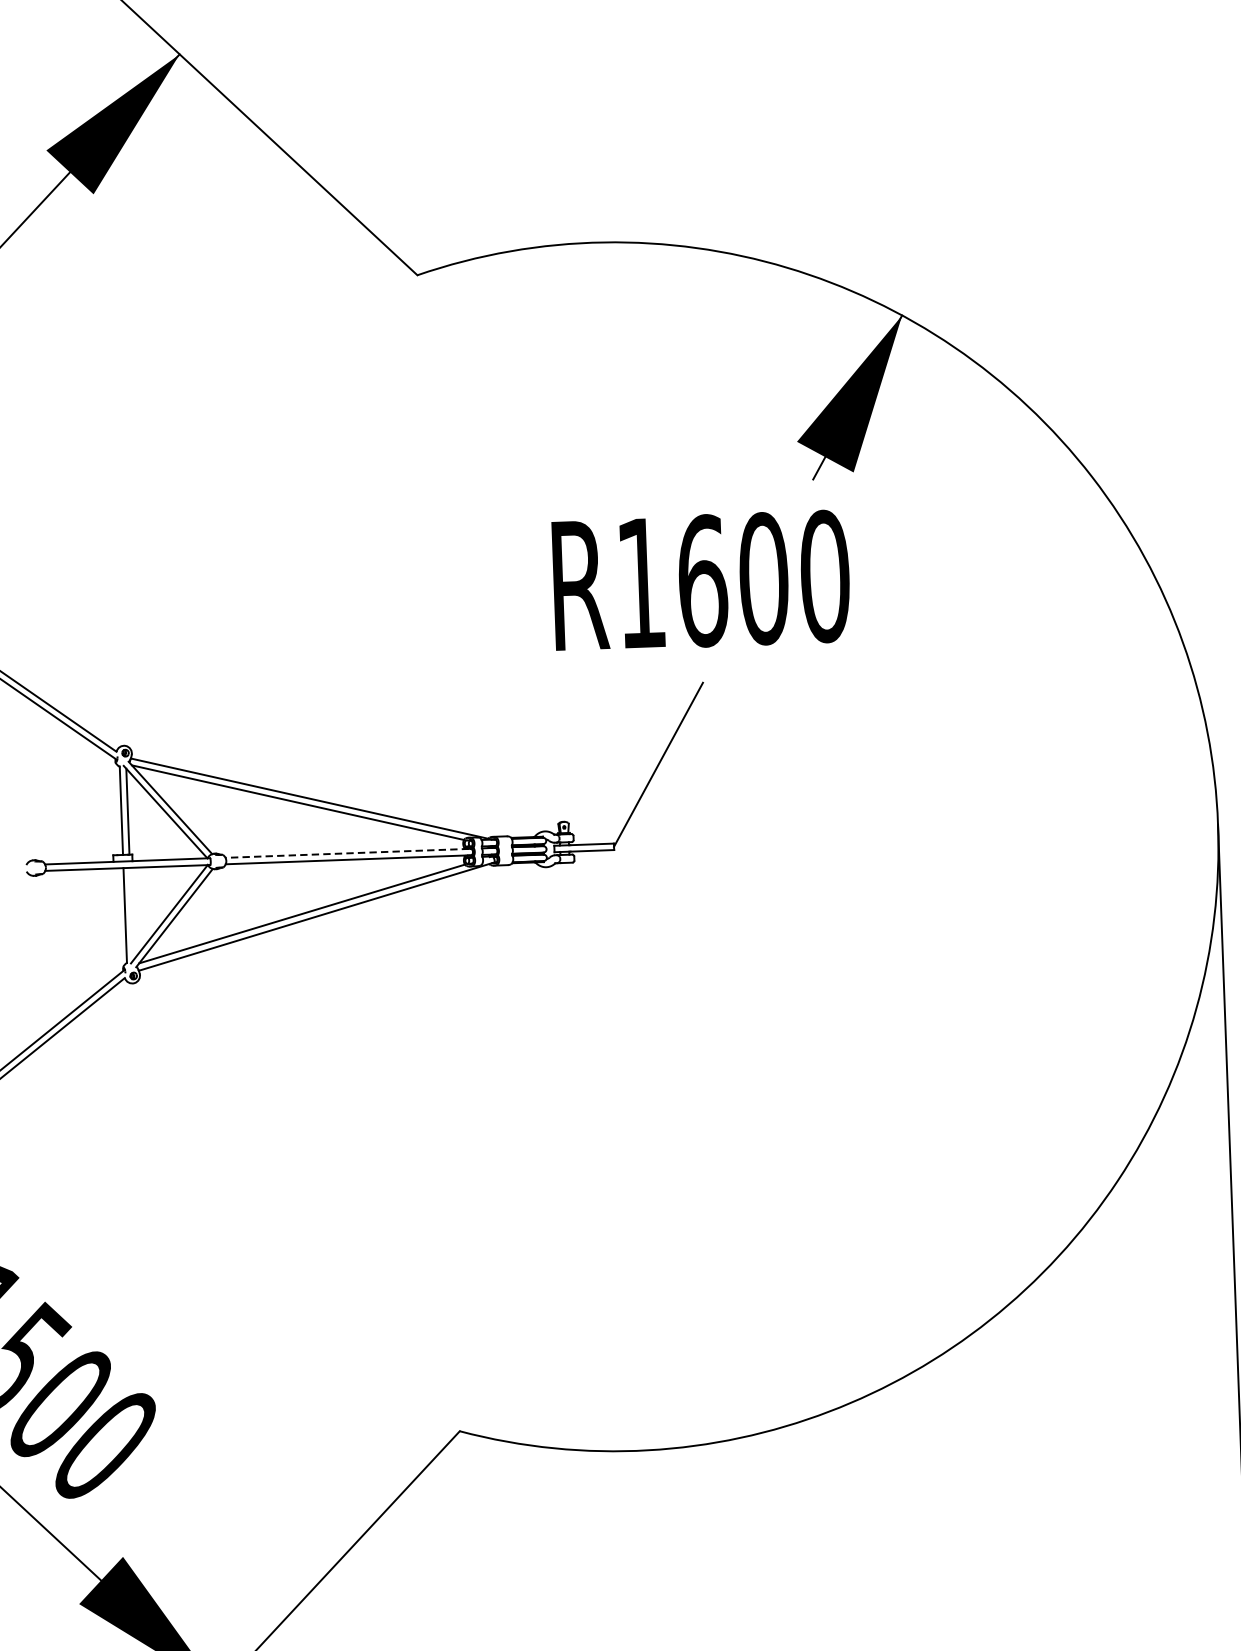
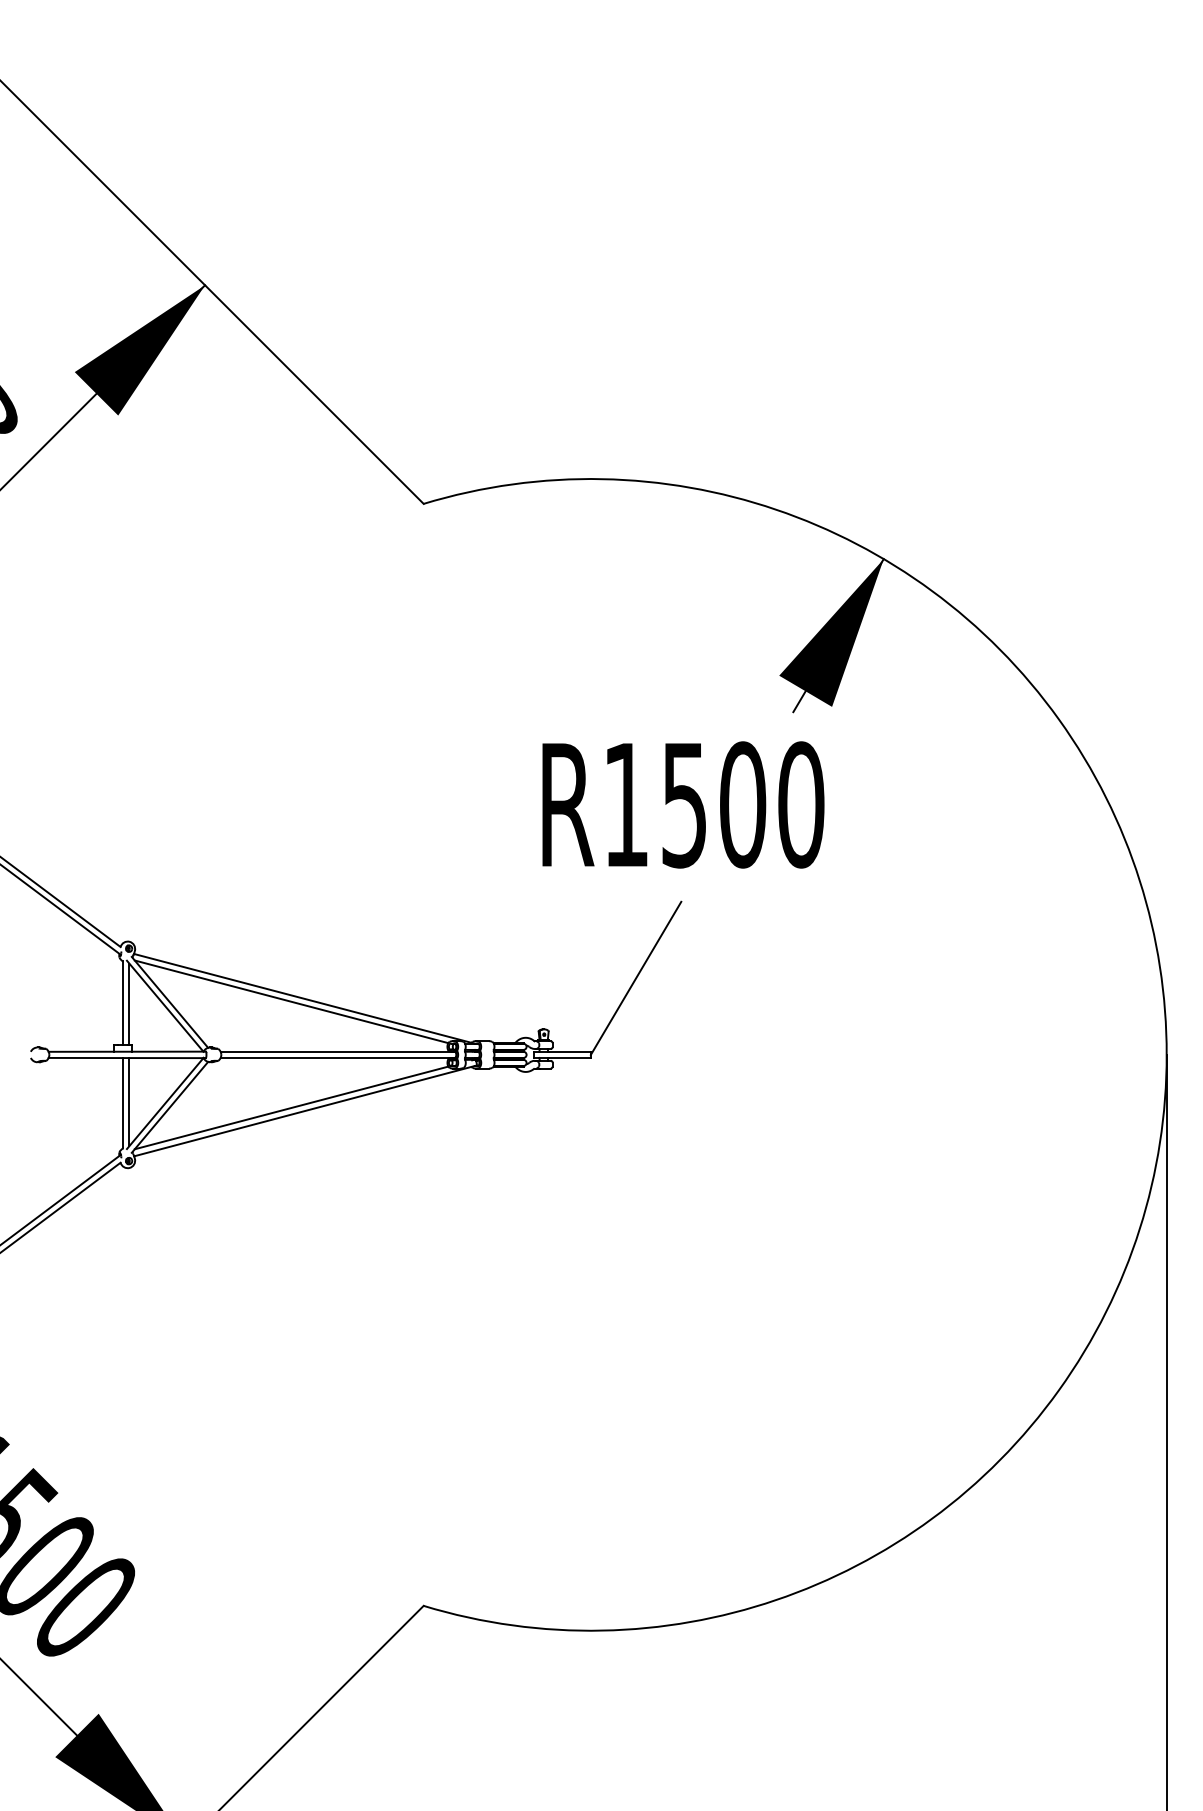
text: (703, 580) -> (685, 804), R1600 -> R1500
line: (347, 853) -> (336, 1051), dashed -> solid
line: (131, 913) -> (129, 1101), added

